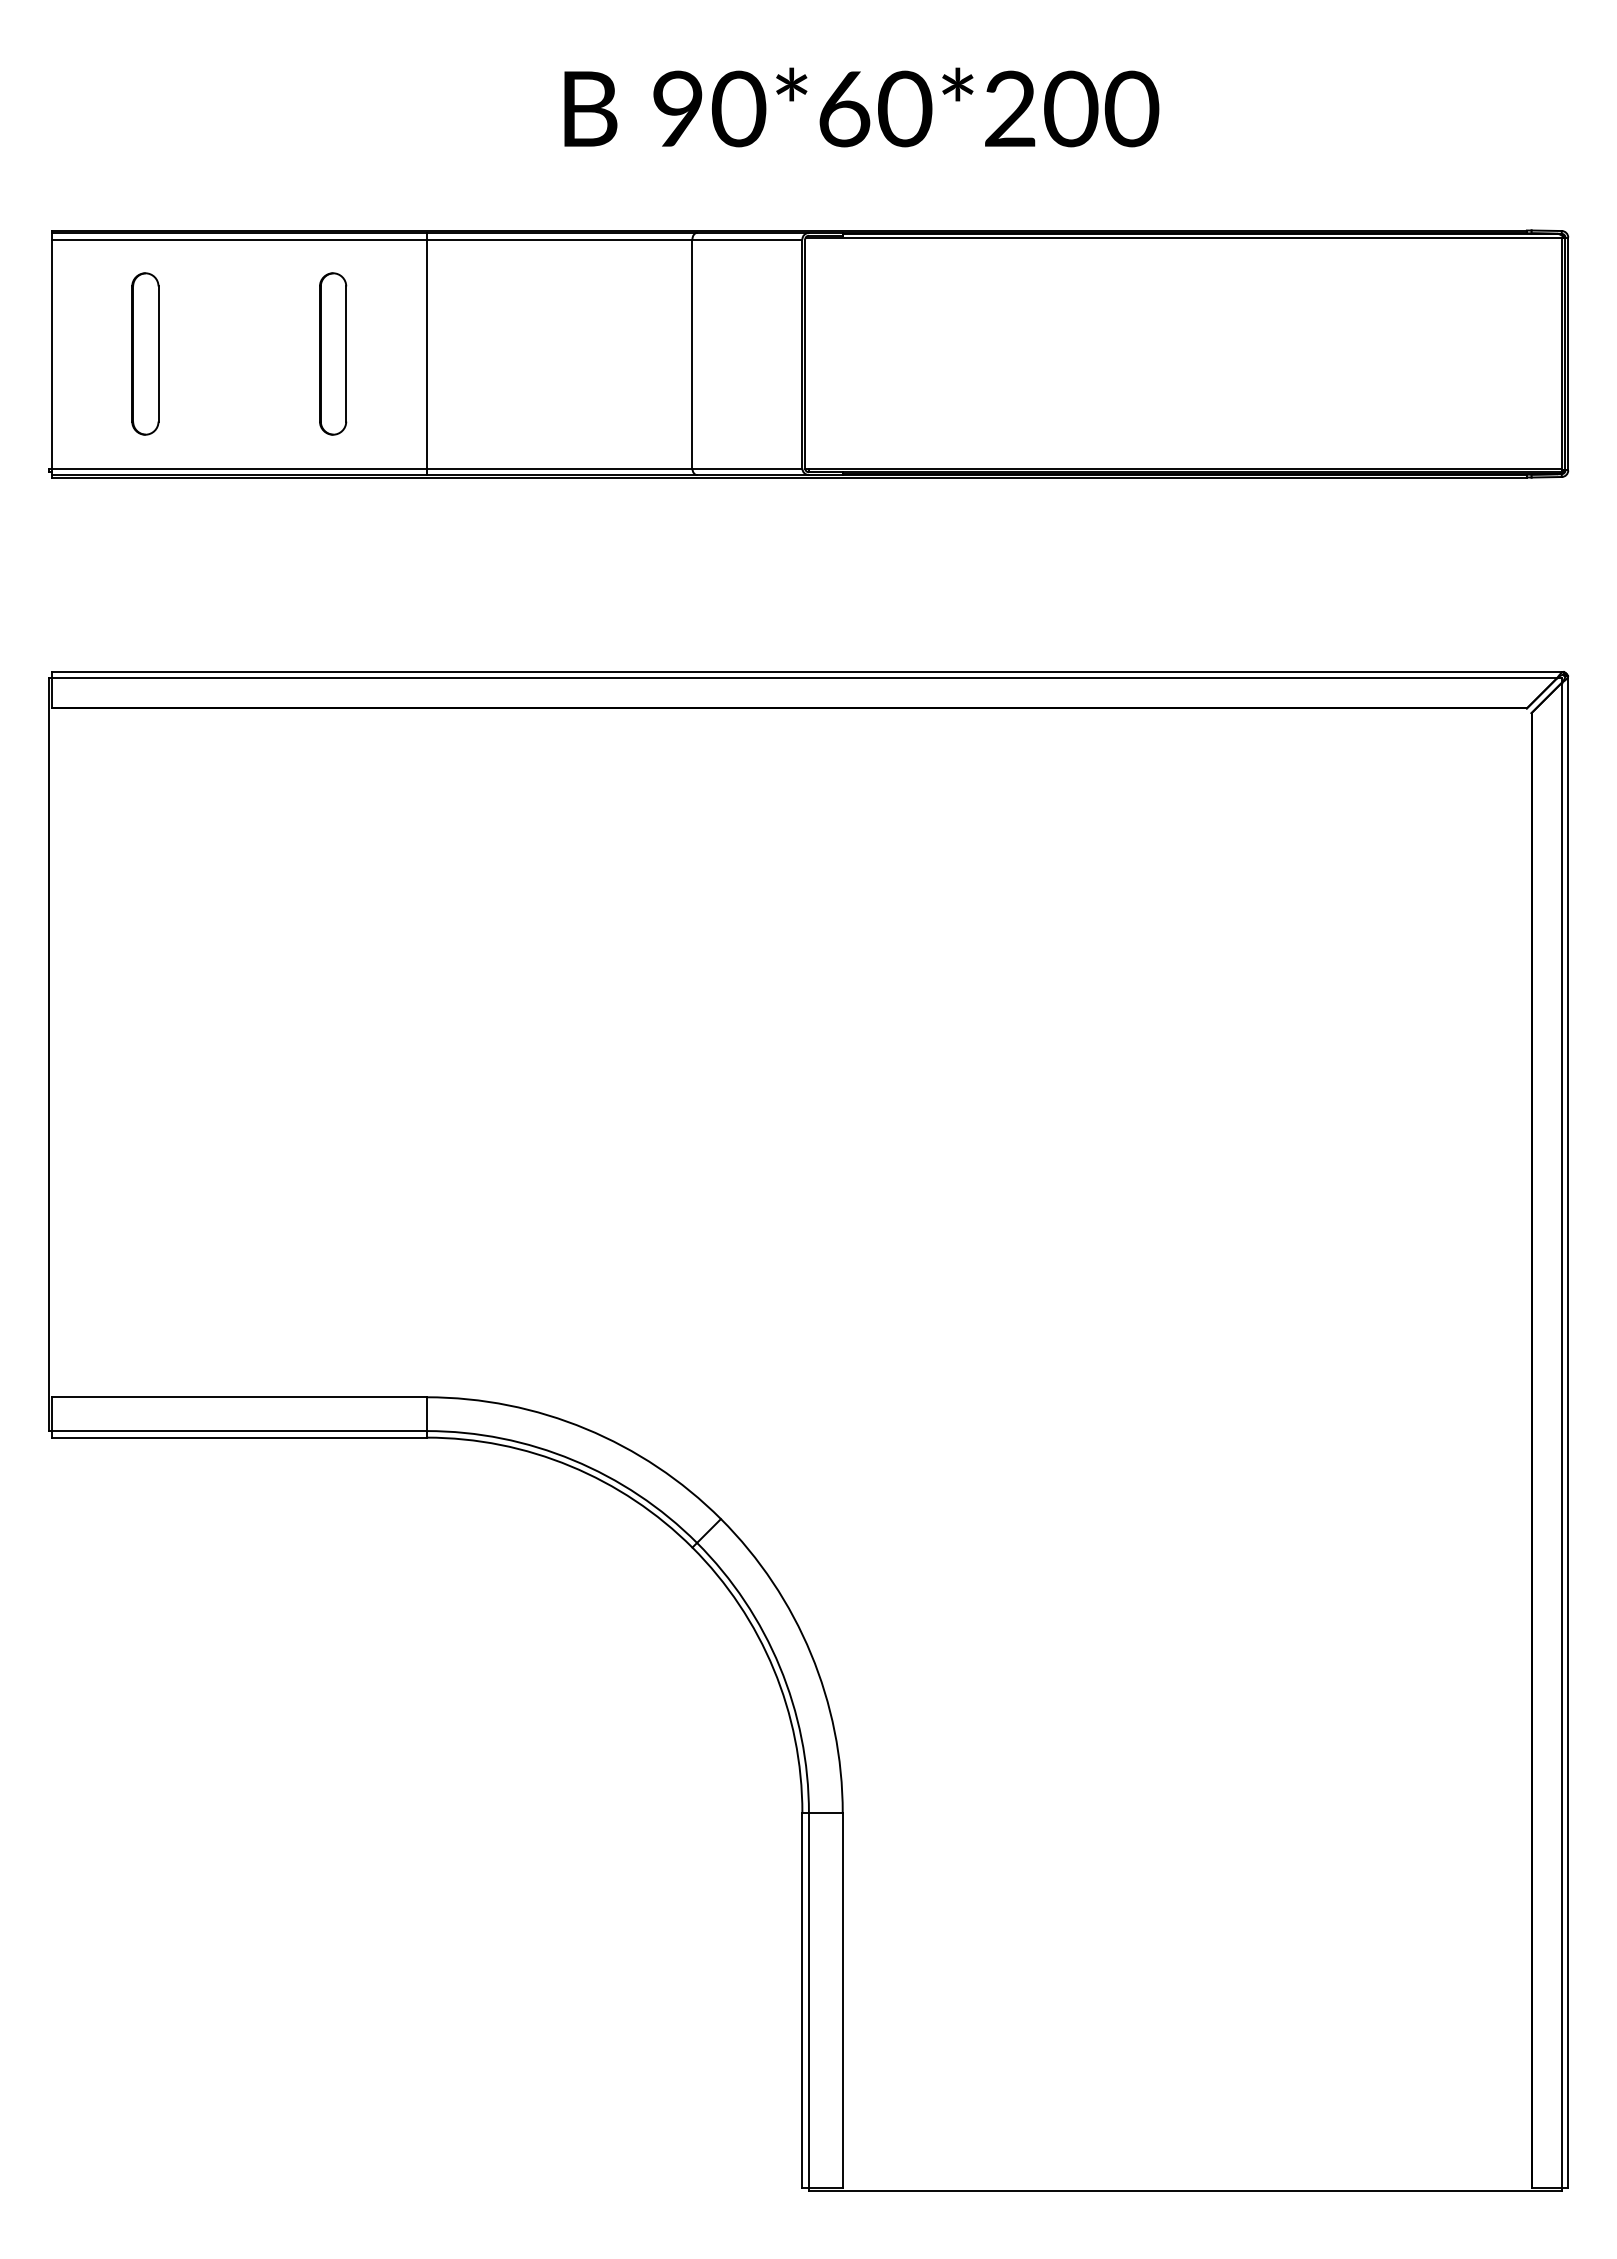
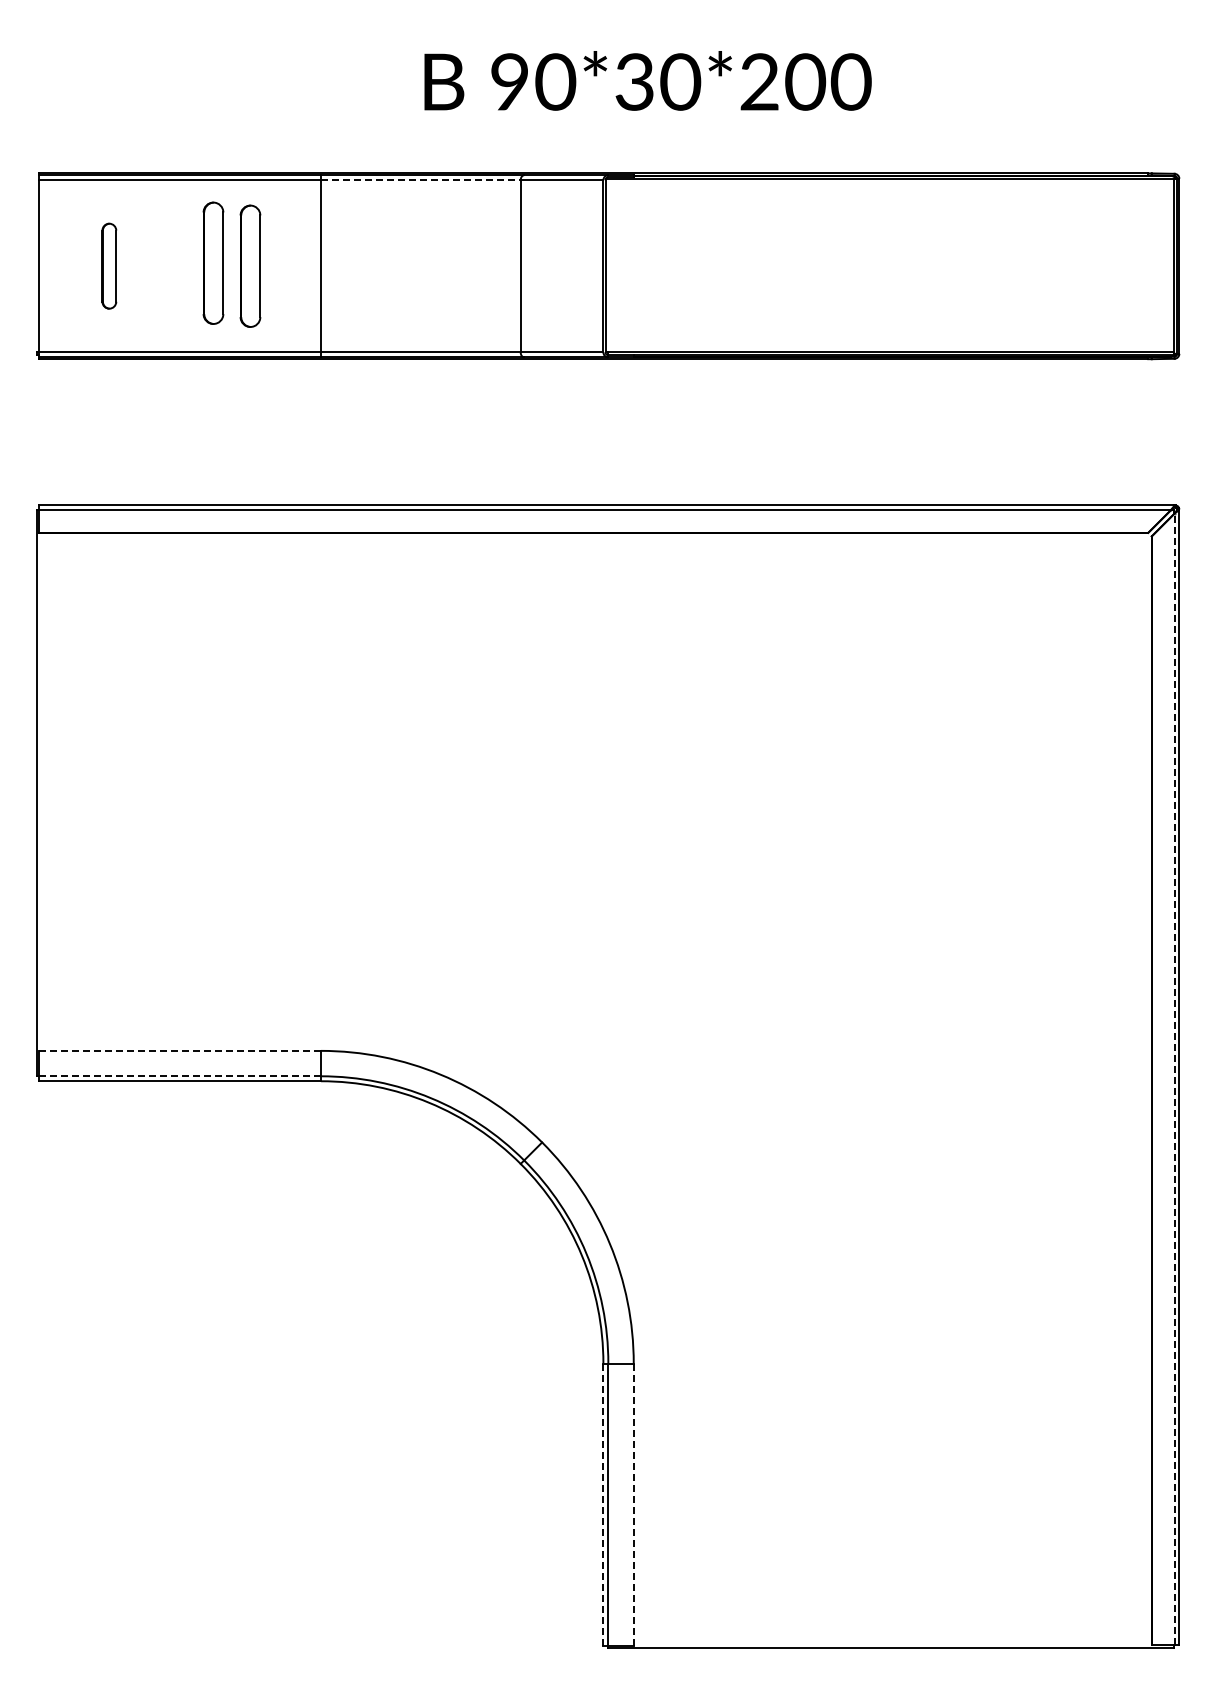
text: (843, 108) -> (634, 81), 90*60*200 -> 90*30*200
line: (559, 239) -> (420, 180), solid -> dashed
part: (283, 348) -> (213, 262), added
part: (145, 352) -> (109, 265), size x0.7
line: (238, 1396) -> (179, 1050), solid -> dashed
line: (238, 1431) -> (179, 1076), solid -> dashed
line: (1561, 1435) -> (1174, 1079), solid -> dashed
line: (802, 2001) -> (603, 1505), solid -> dashed
line: (842, 2001) -> (633, 1505), solid -> dashed

